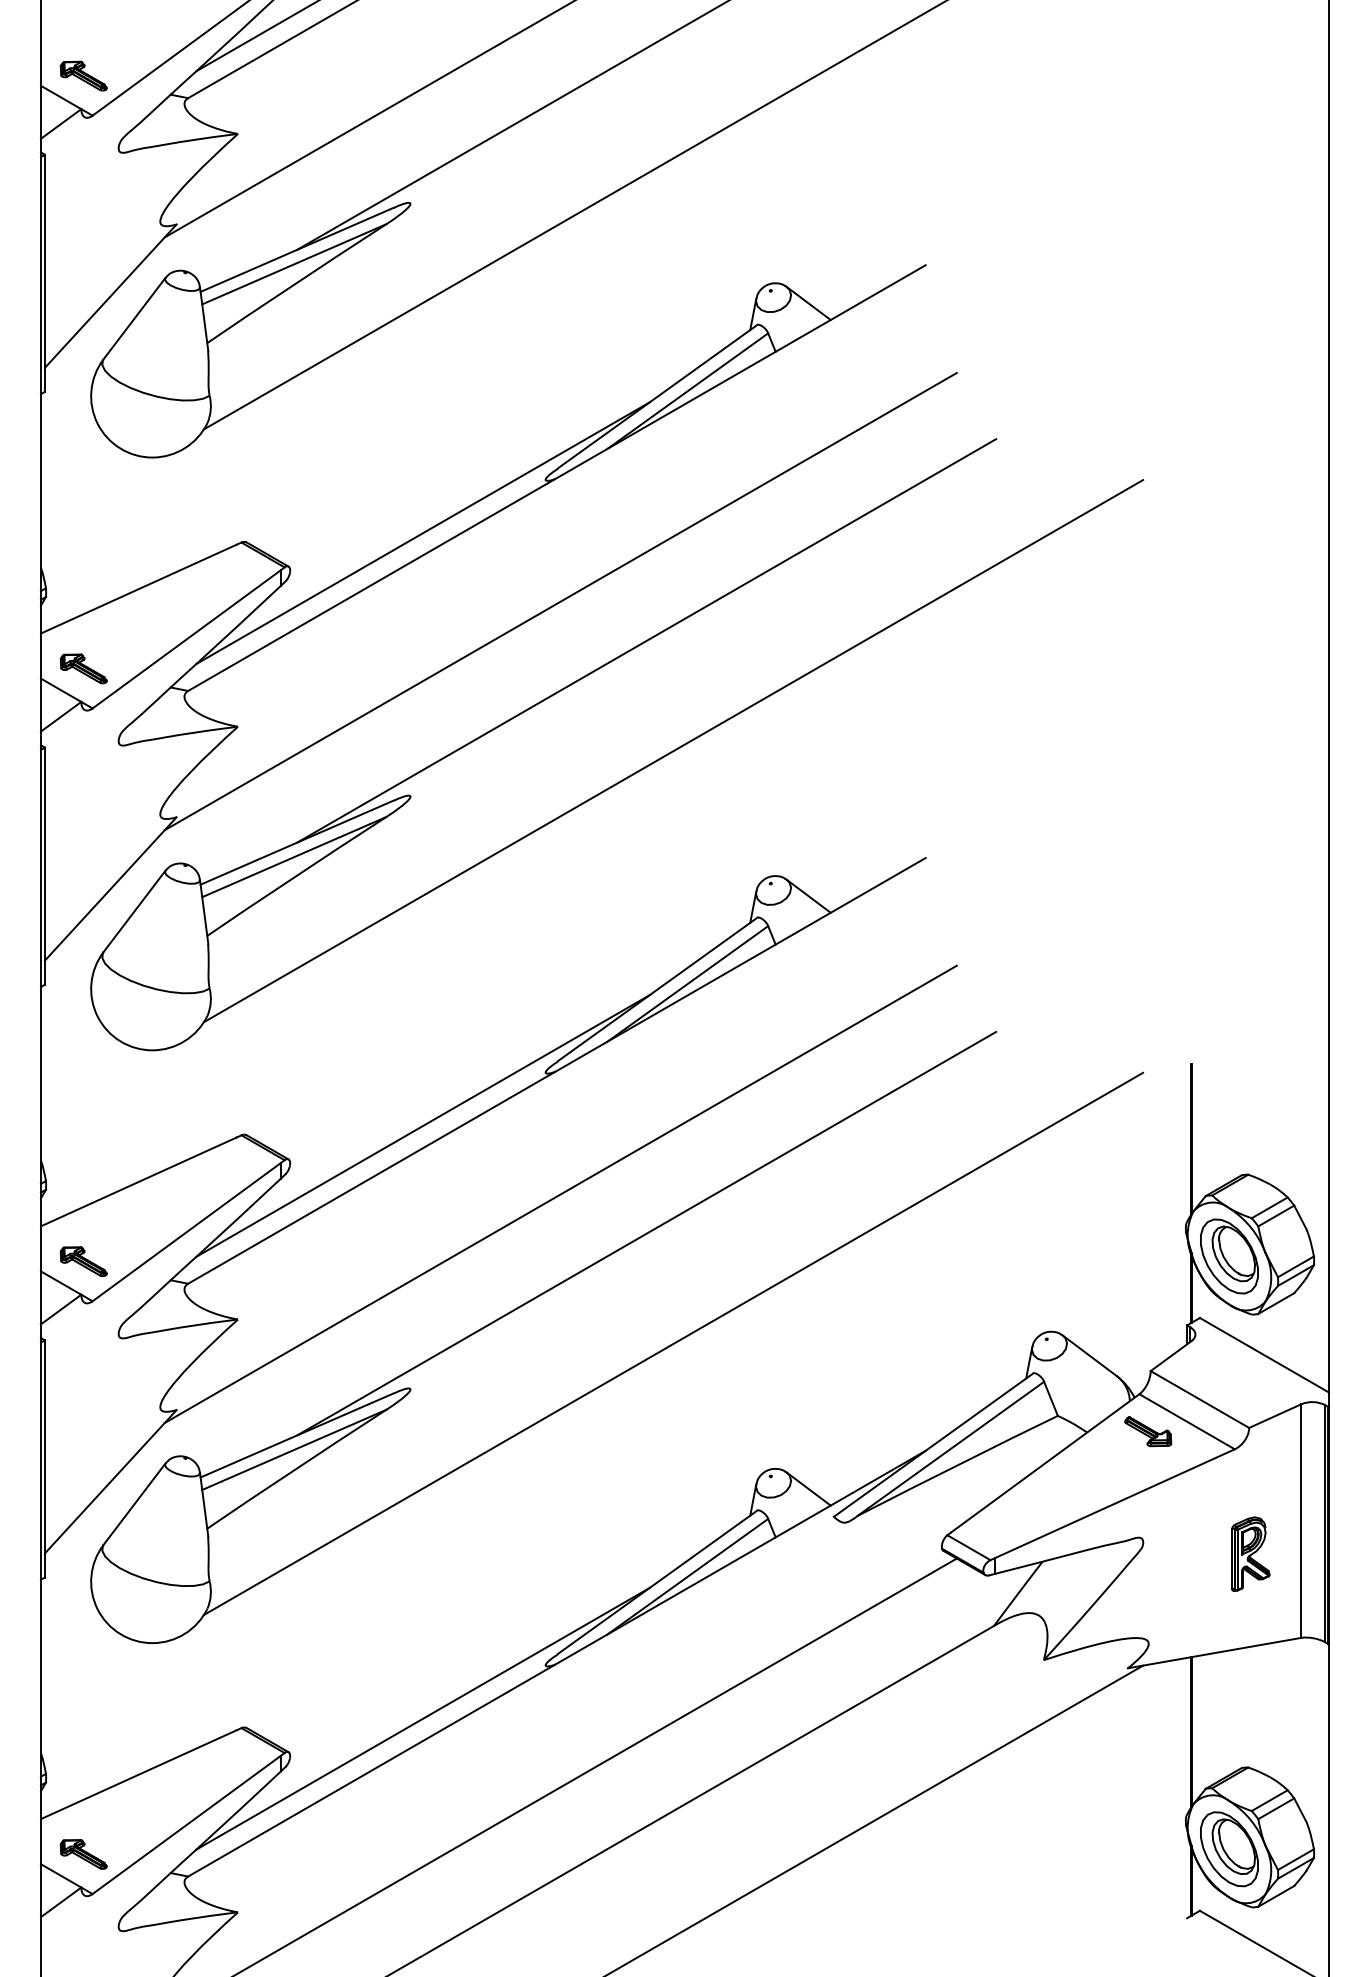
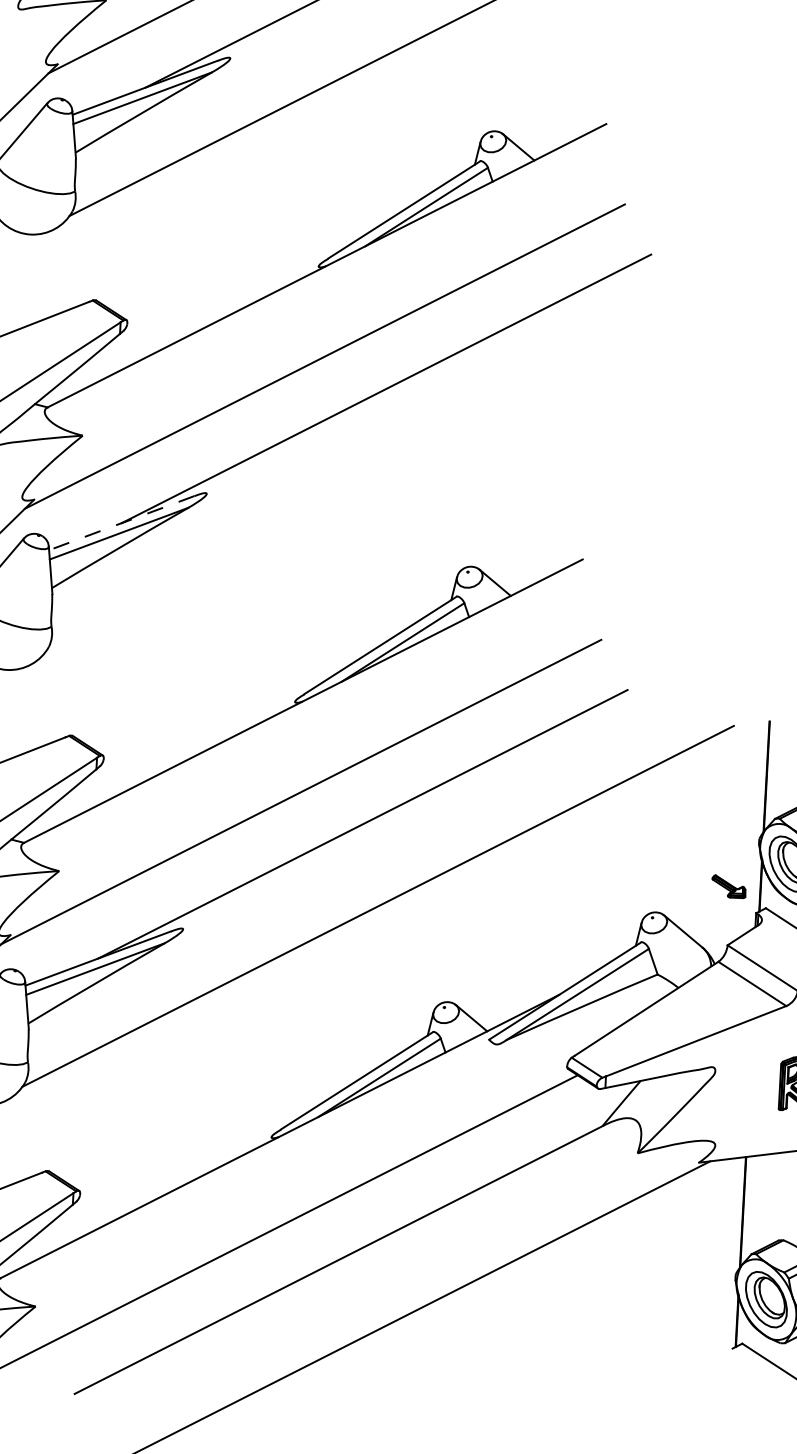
line: (422, 533) -> (226, 301), removed
line: (673, 751) -> (401, 471), removed
line: (296, 842) -> (121, 523), solid -> dashed
line: (422, 1125) -> (202, 735), removed
part: (1148, 1431) -> (729, 886), moved
line: (422, 1718) -> (178, 1171), removed

